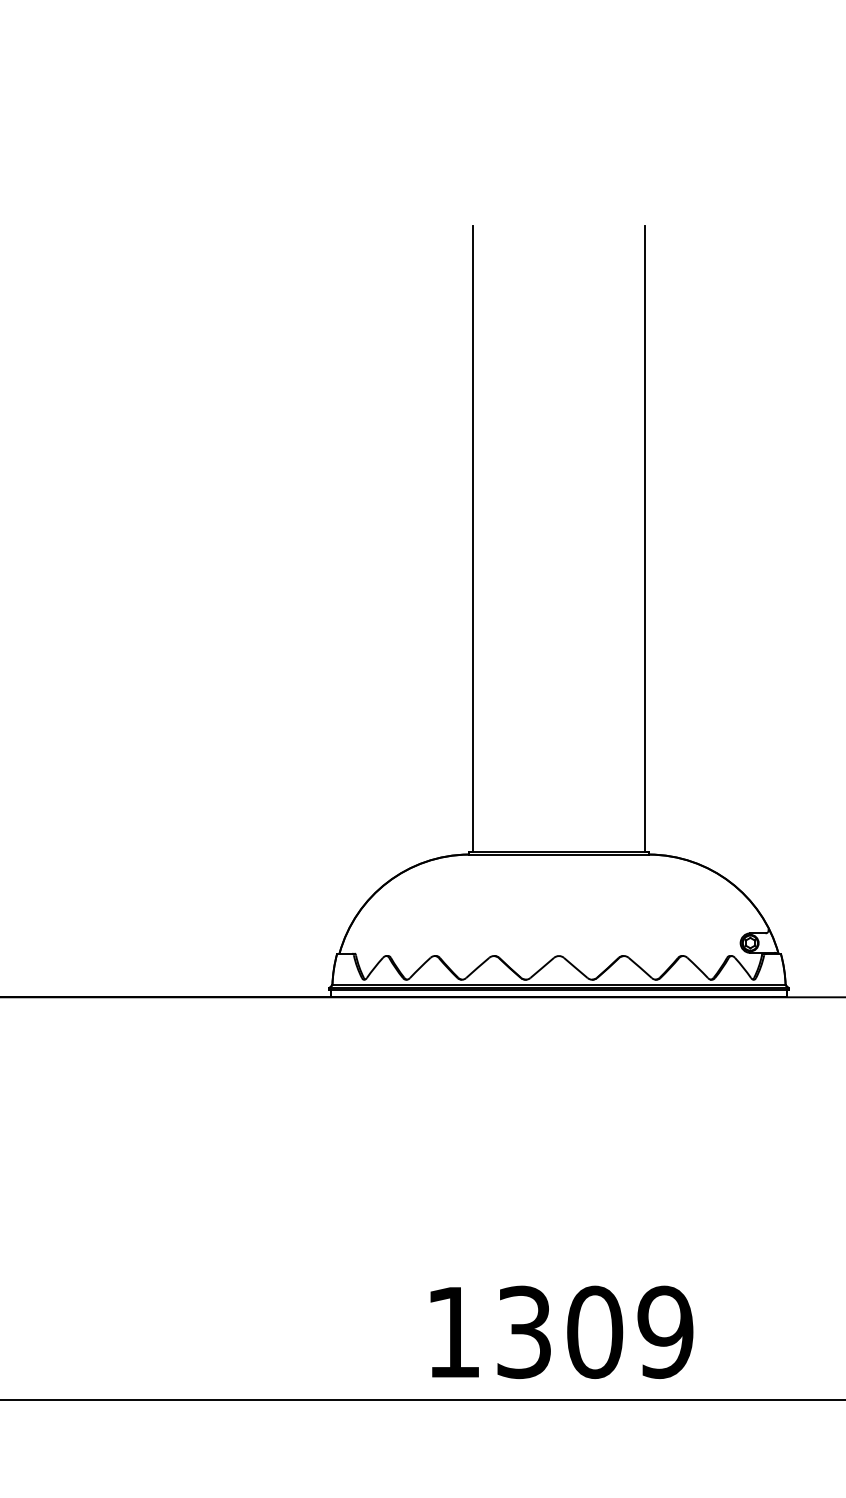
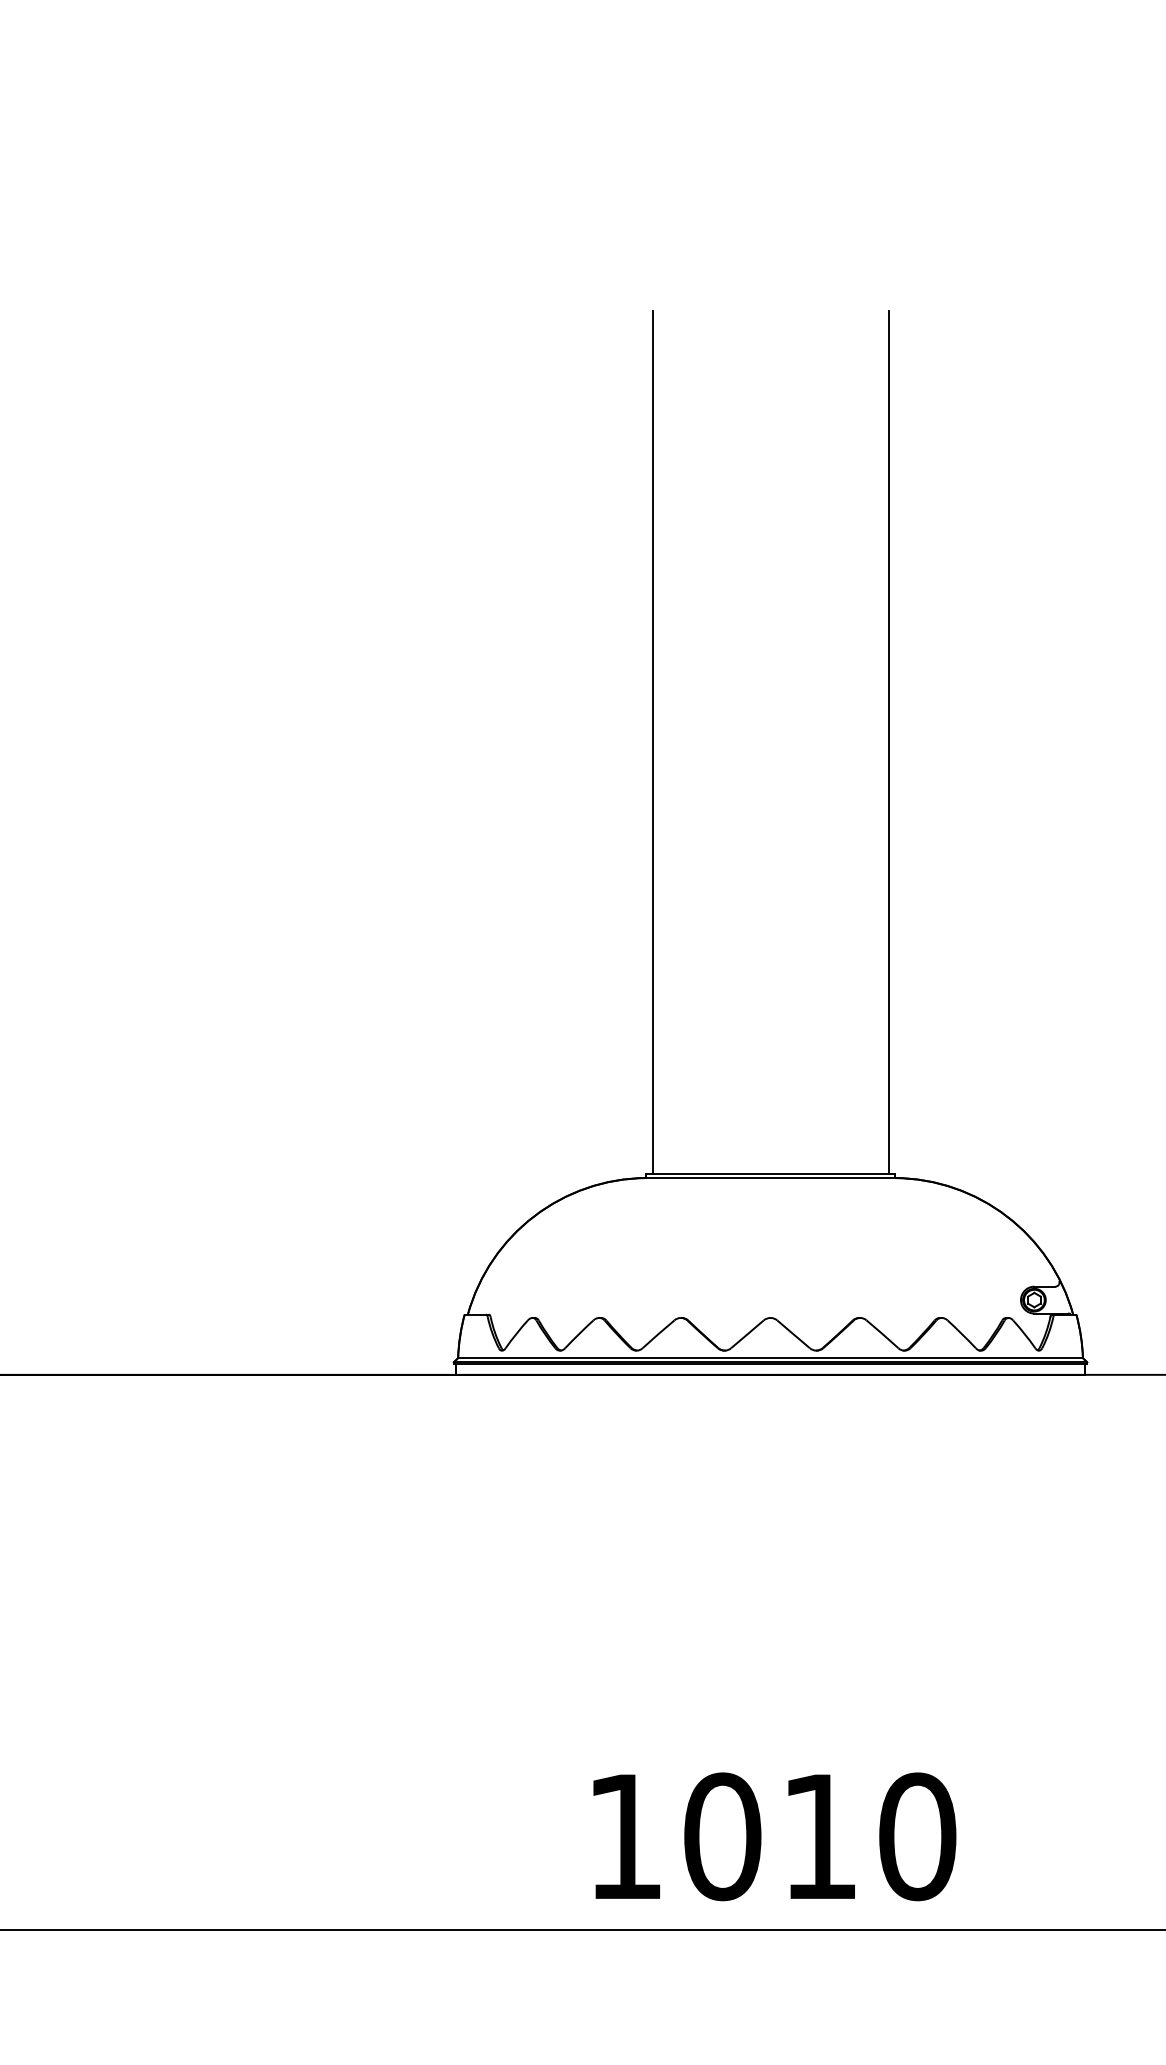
text: (595, 1332) -> (820, 1836), 1309 -> 1010

